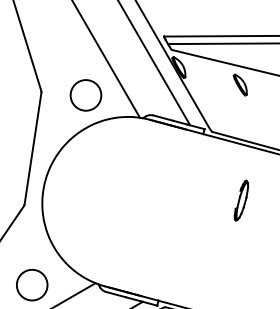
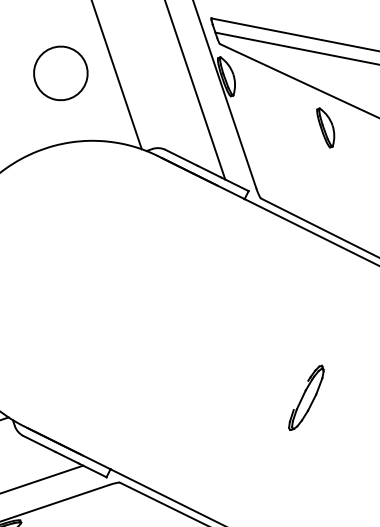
circle: (85, 95) -> (59, 73), moved
part: (241, 200) -> (306, 397), moved

